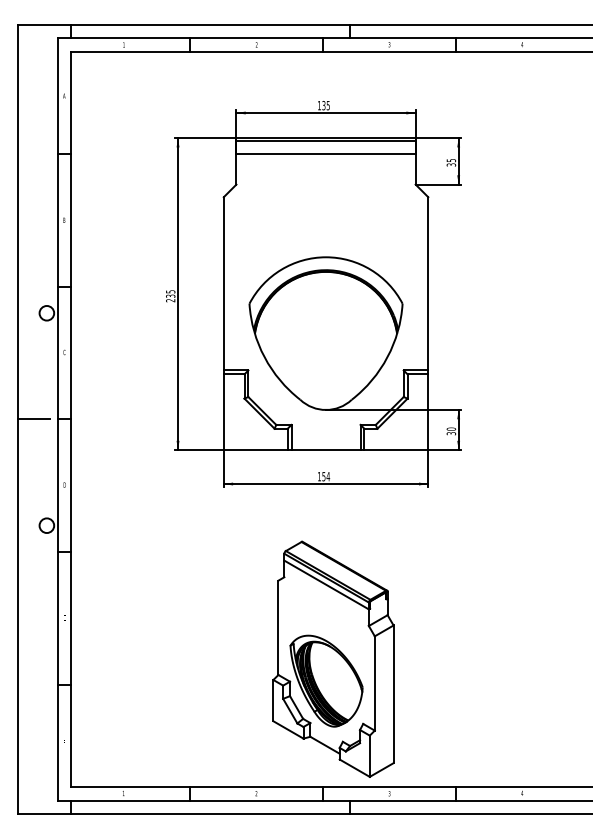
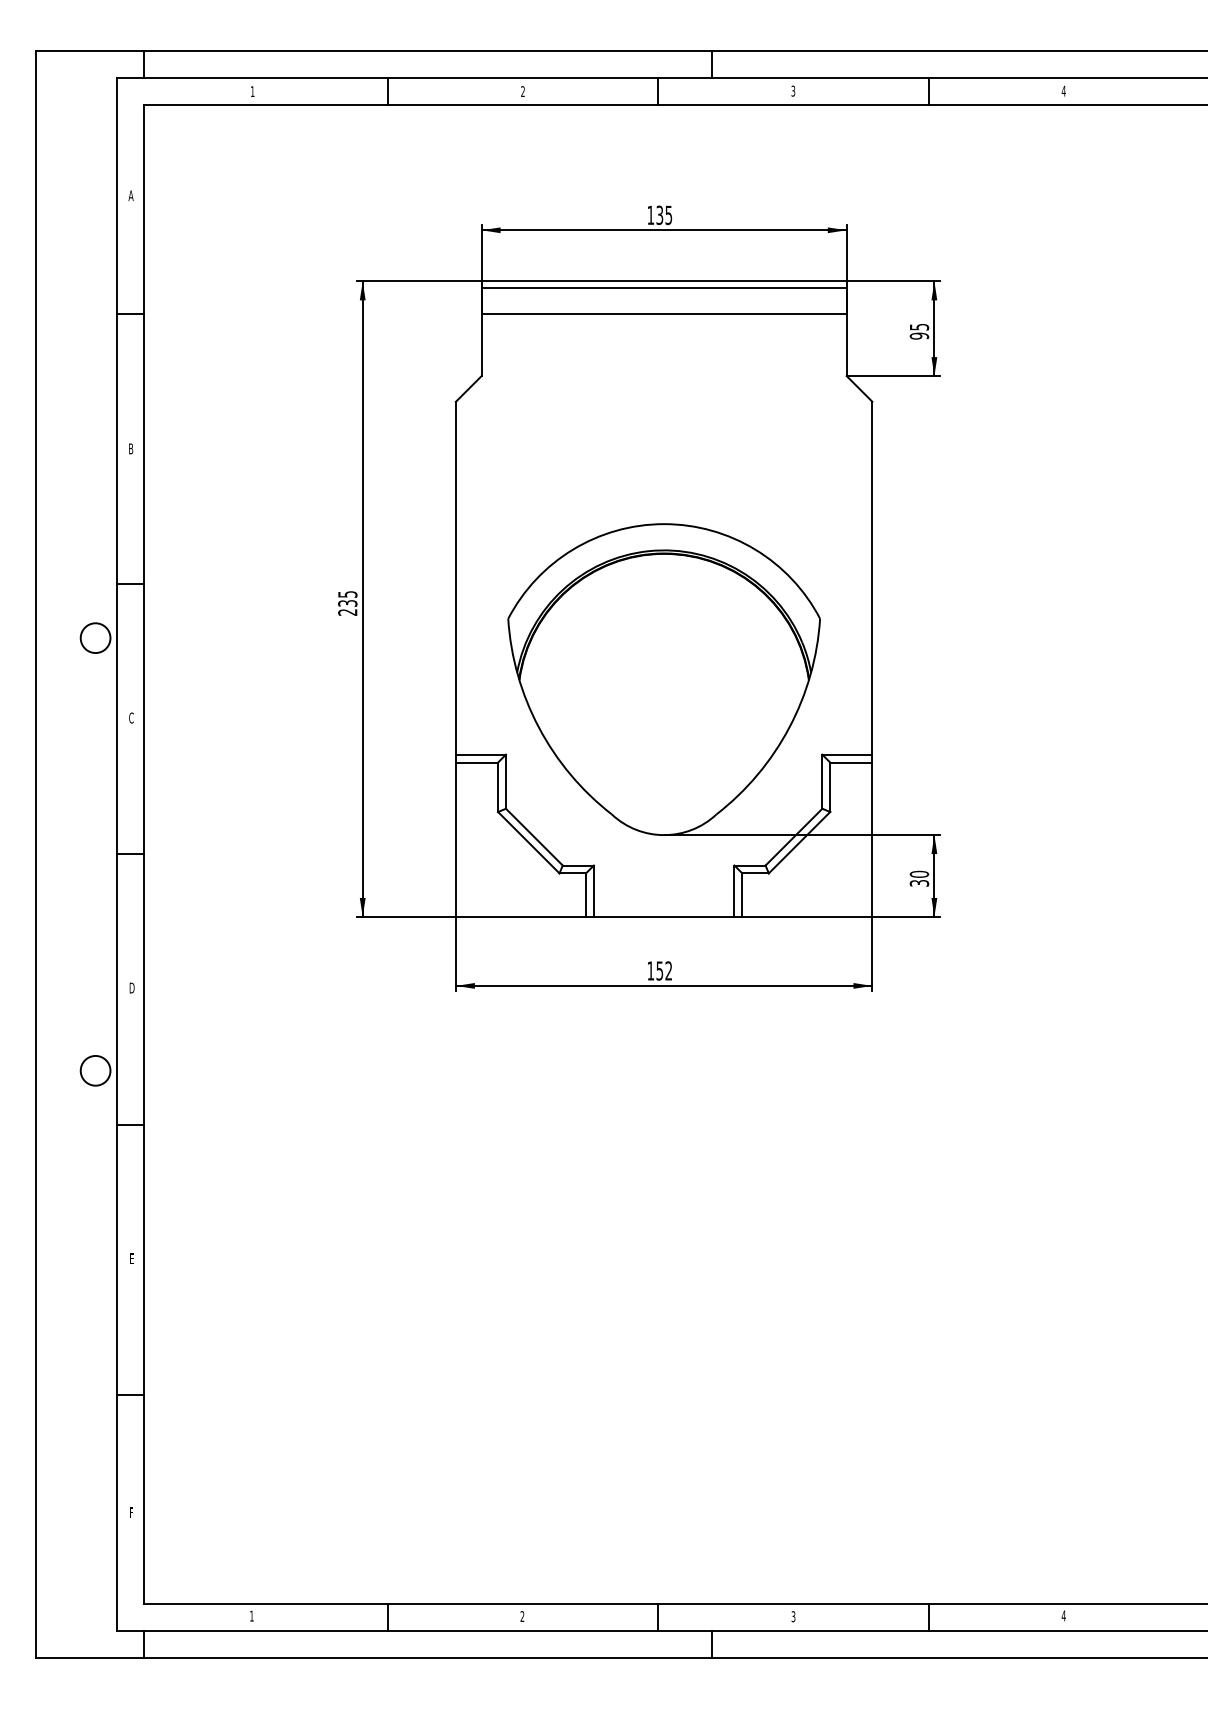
text: (450, 164) -> (917, 335), 35 -> 95
line: (33, 419) -> (68, 854), removed
text: (328, 476) -> (669, 970), 154 -> 152
part: (333, 658) -> (679, 1341), removed

